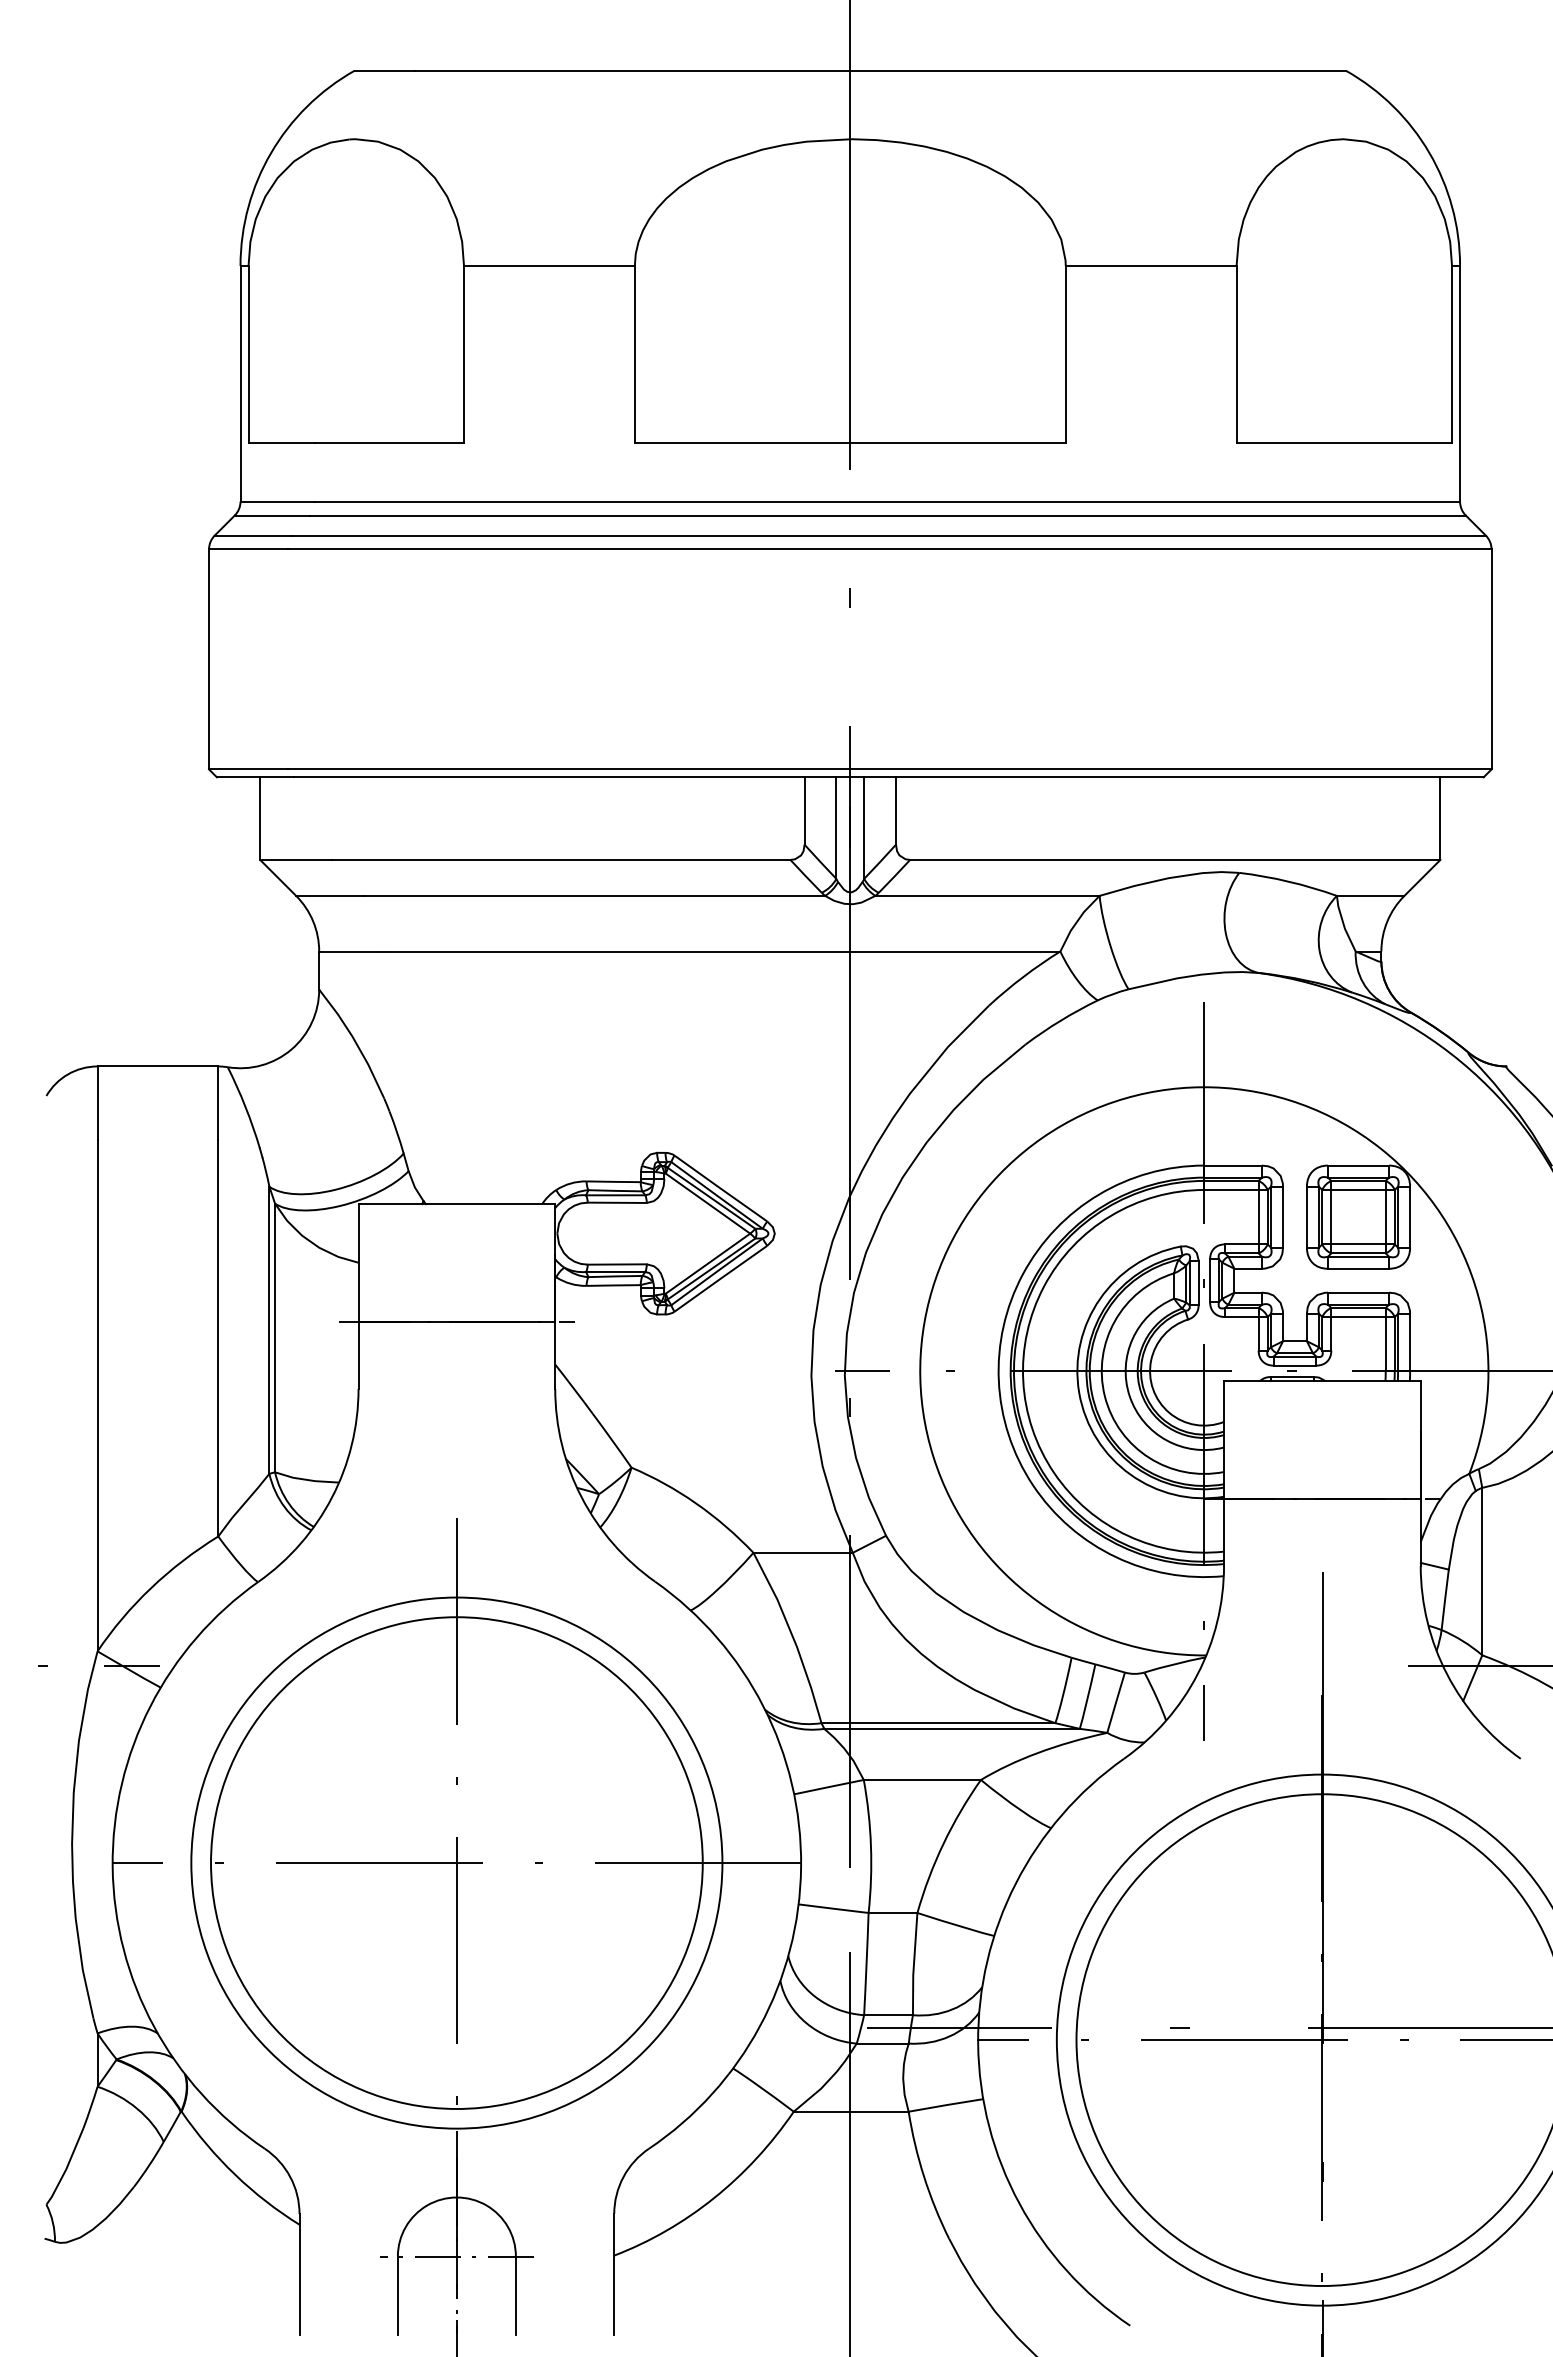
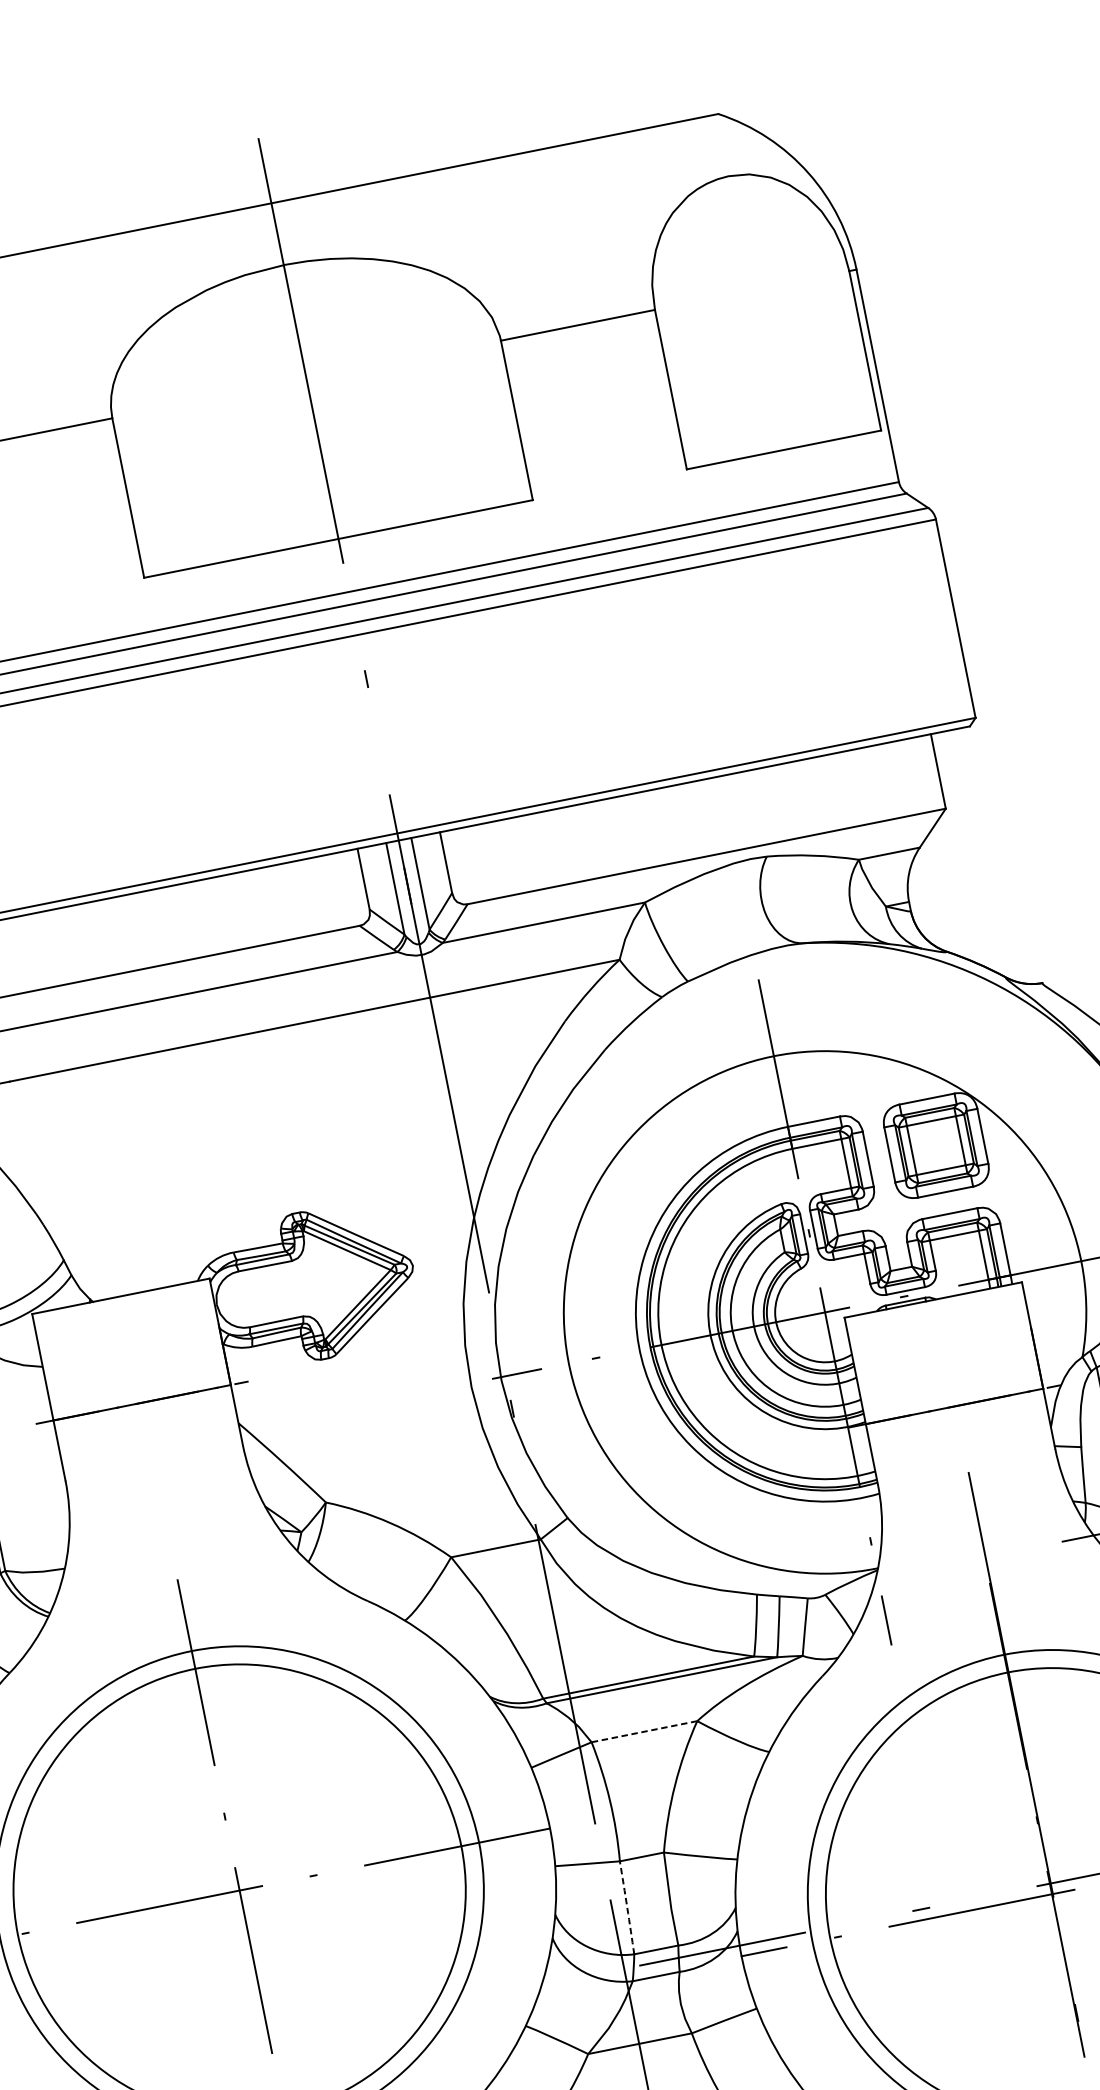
line: (922, 1779) -> (644, 1731), solid -> dashed
arc: (866, 1964) -> (627, 1908), solid -> dashed

